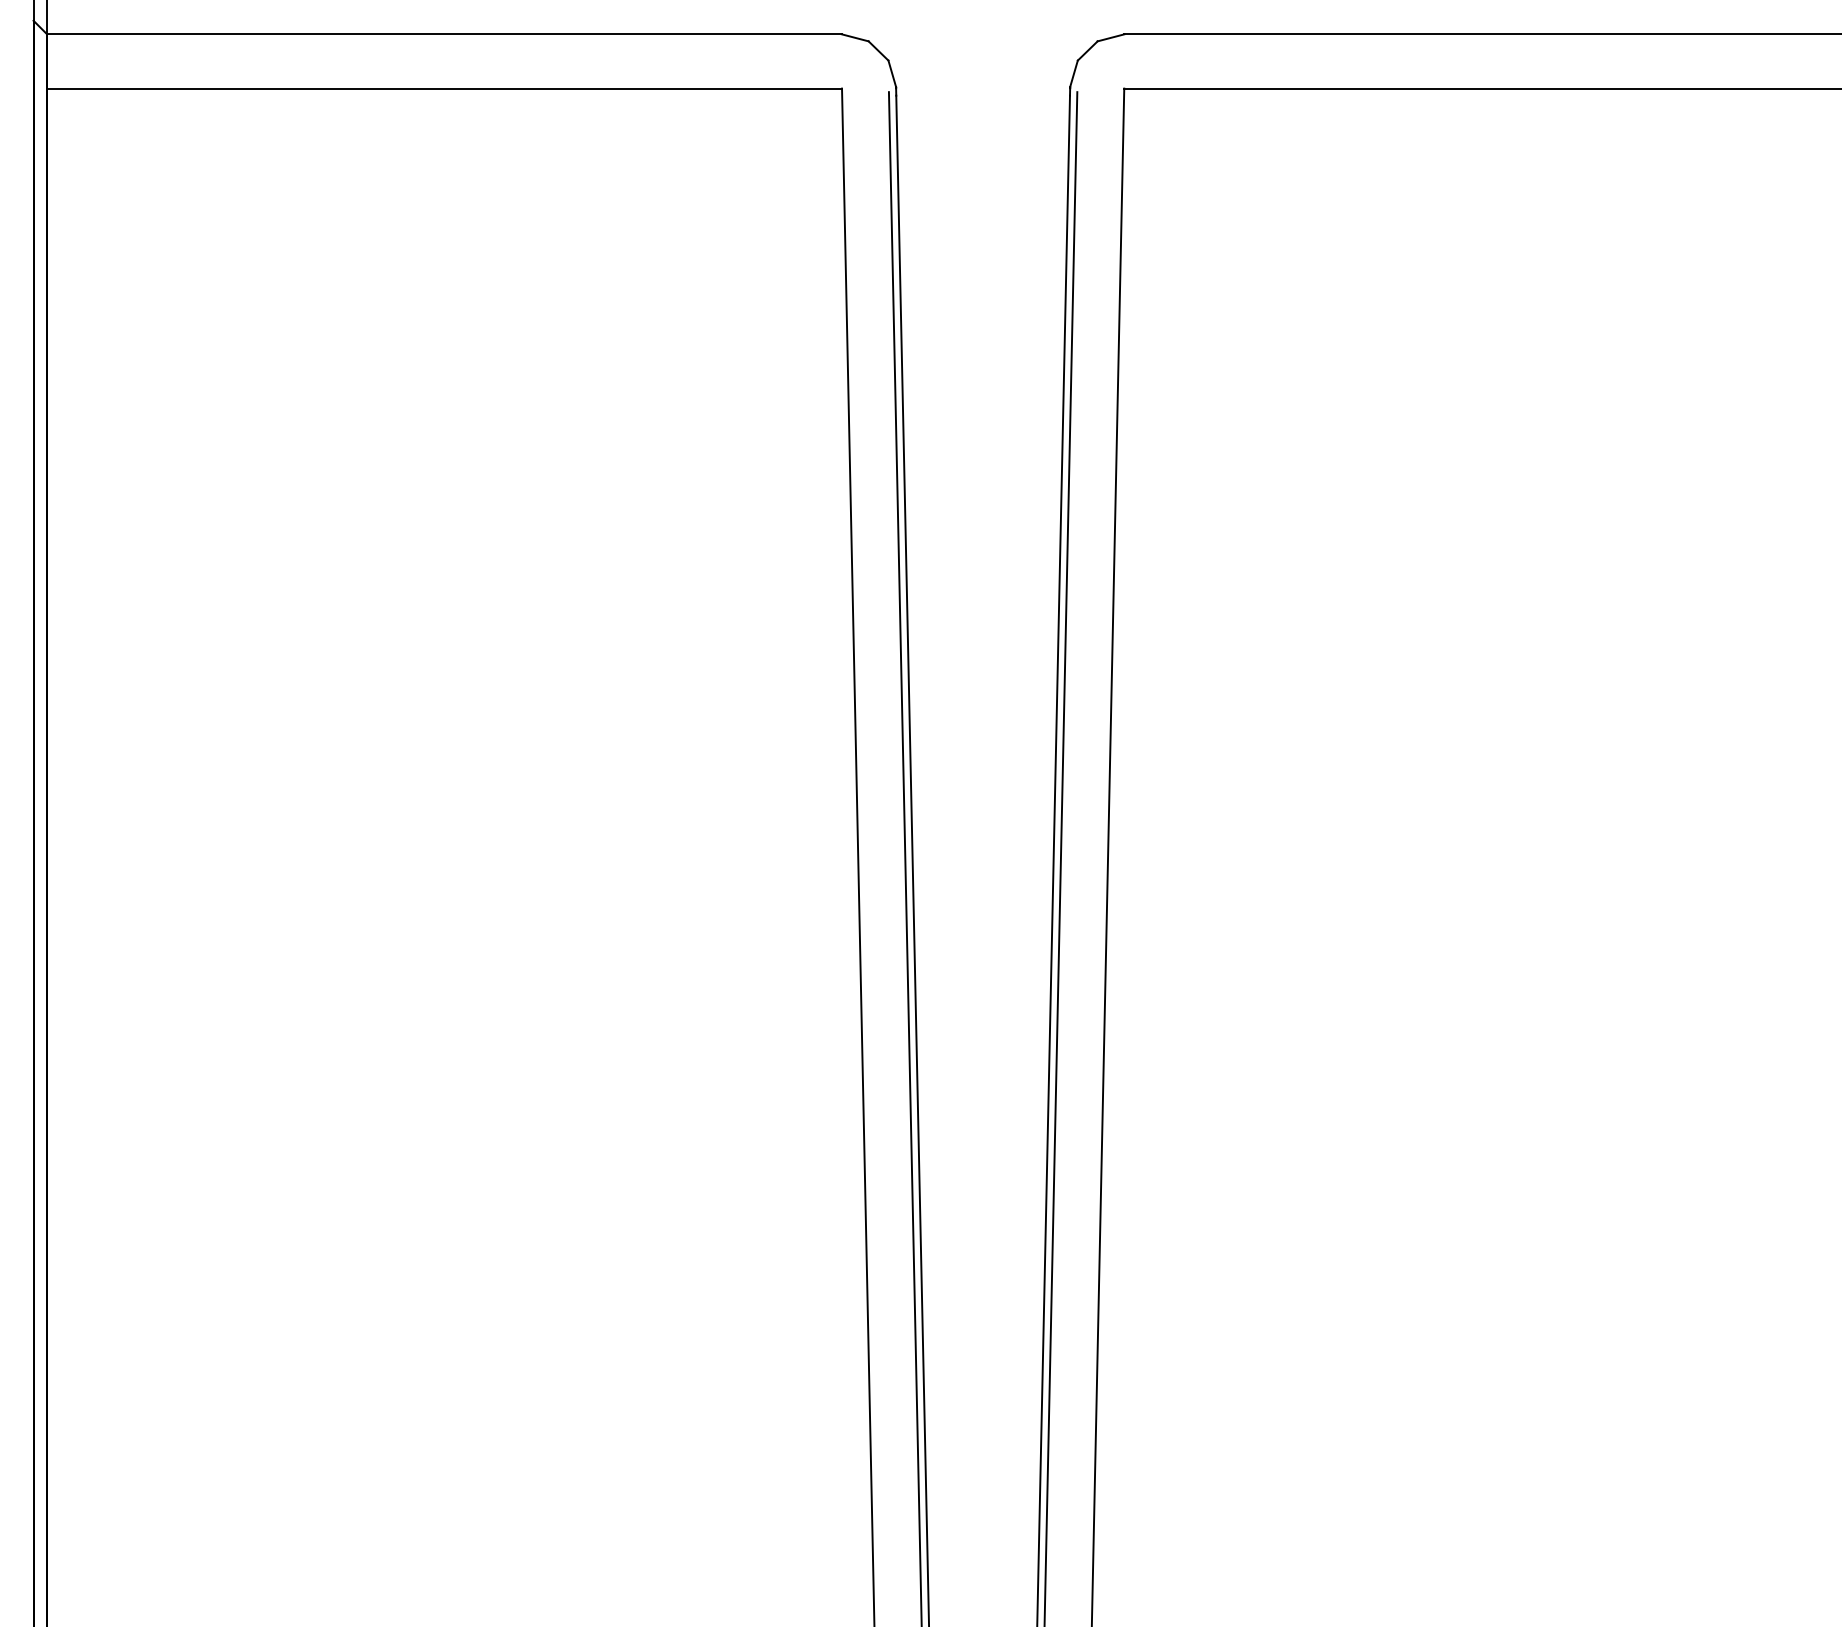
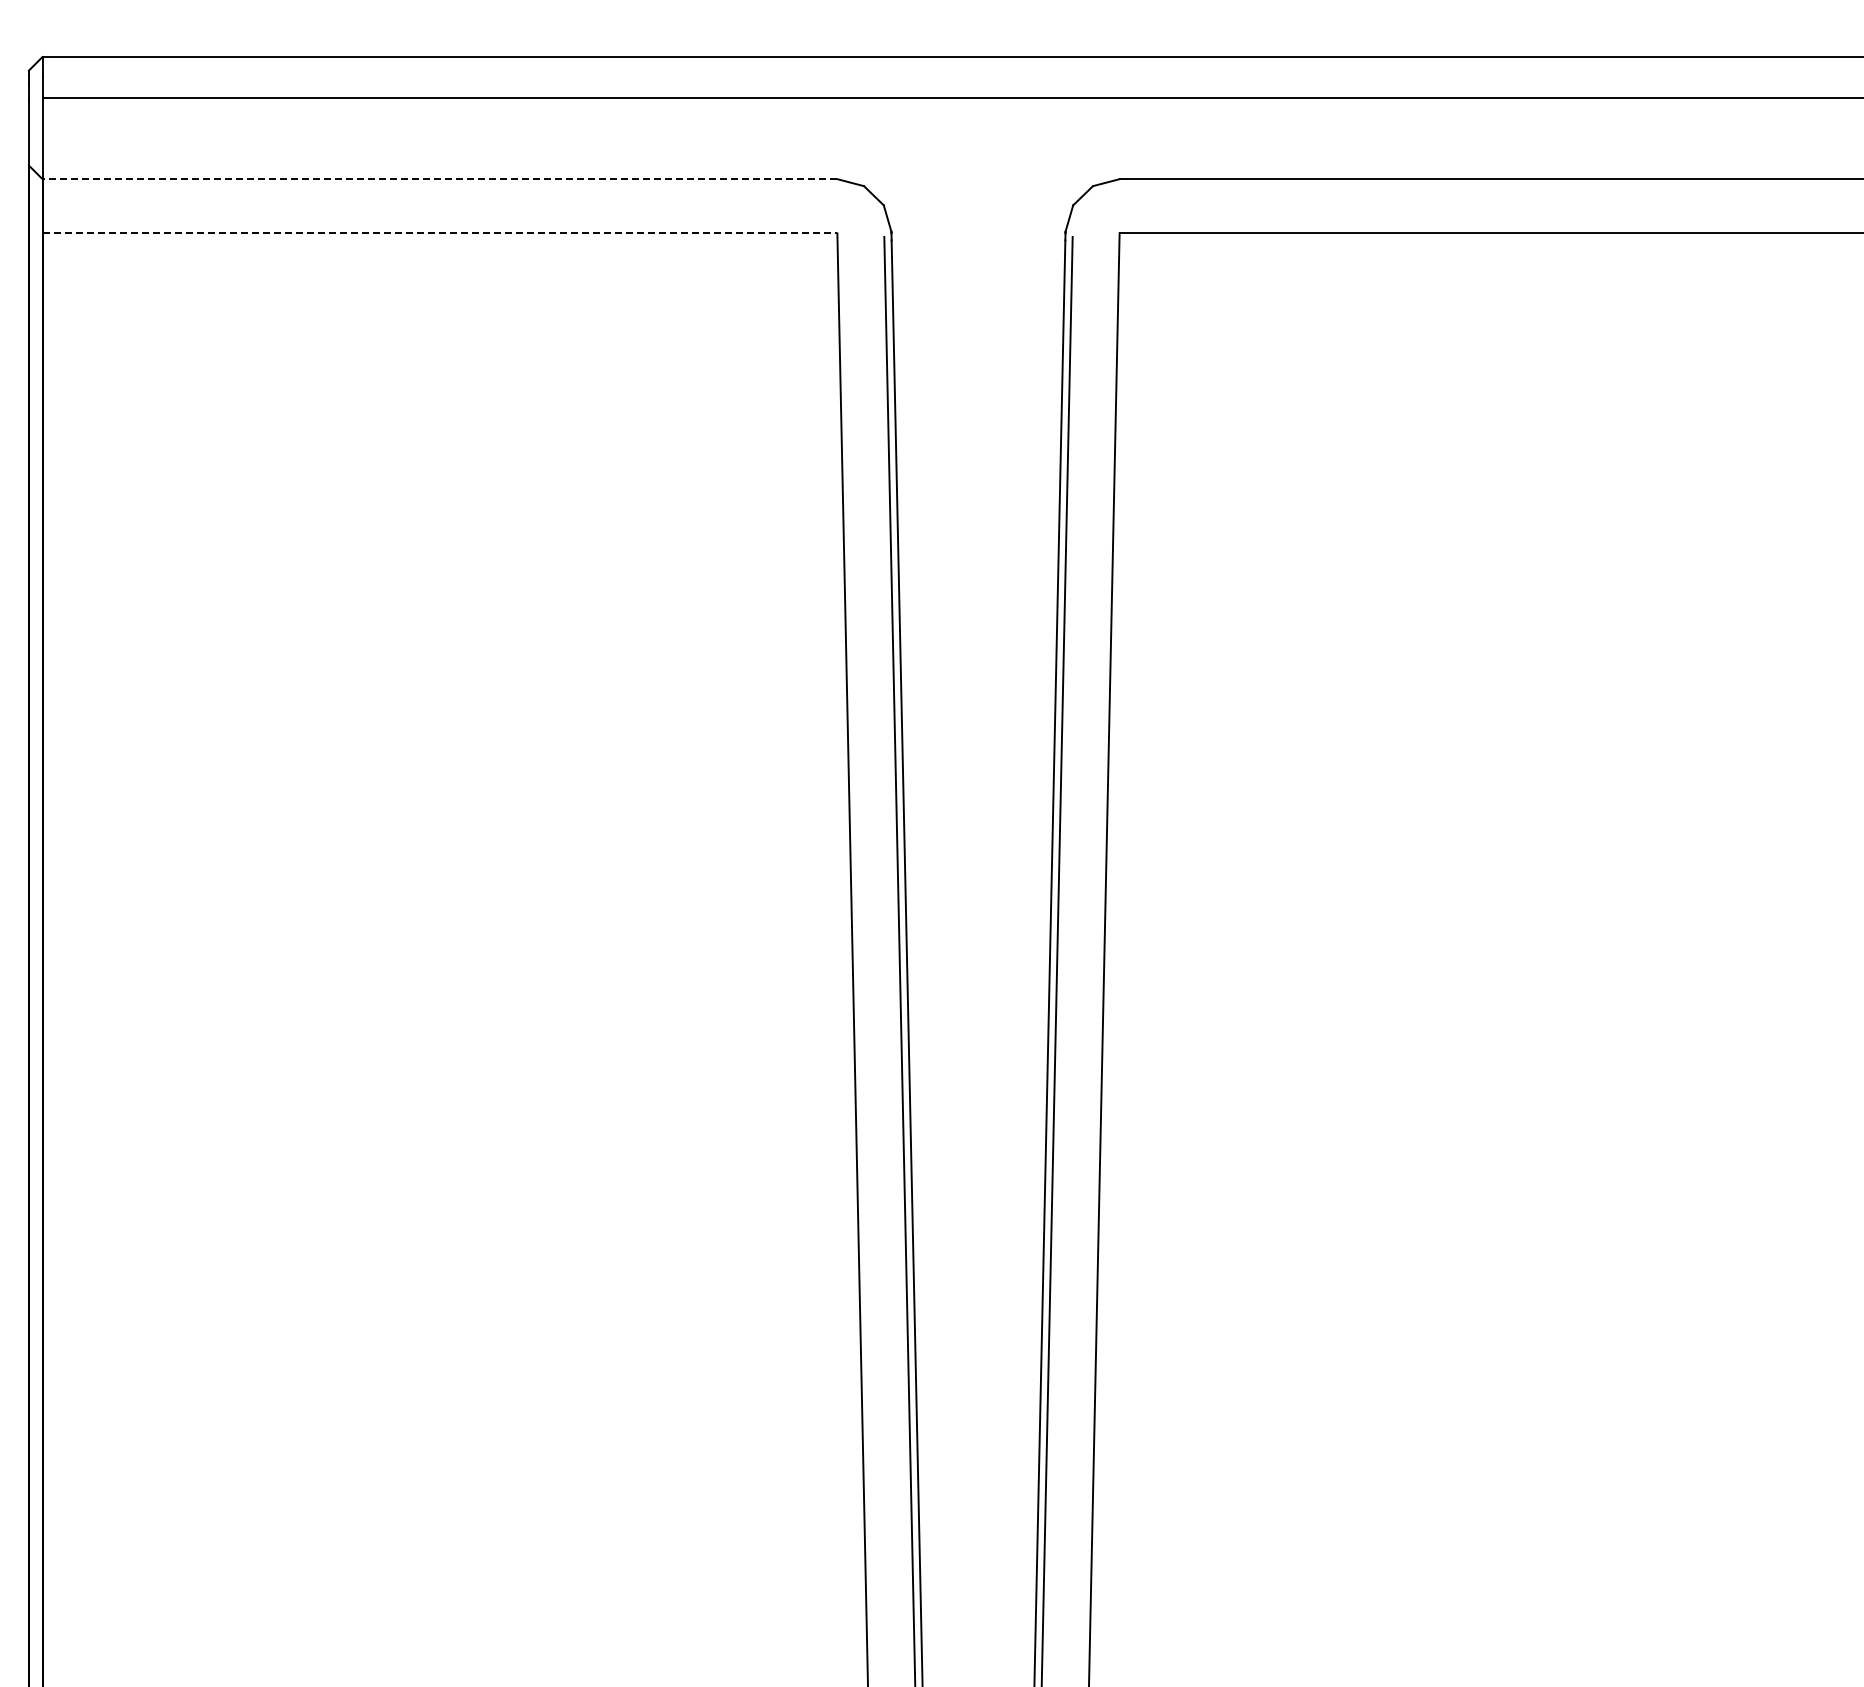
line: (444, 34) -> (439, 179), solid -> dashed
line: (445, 88) -> (440, 233), solid -> dashed

